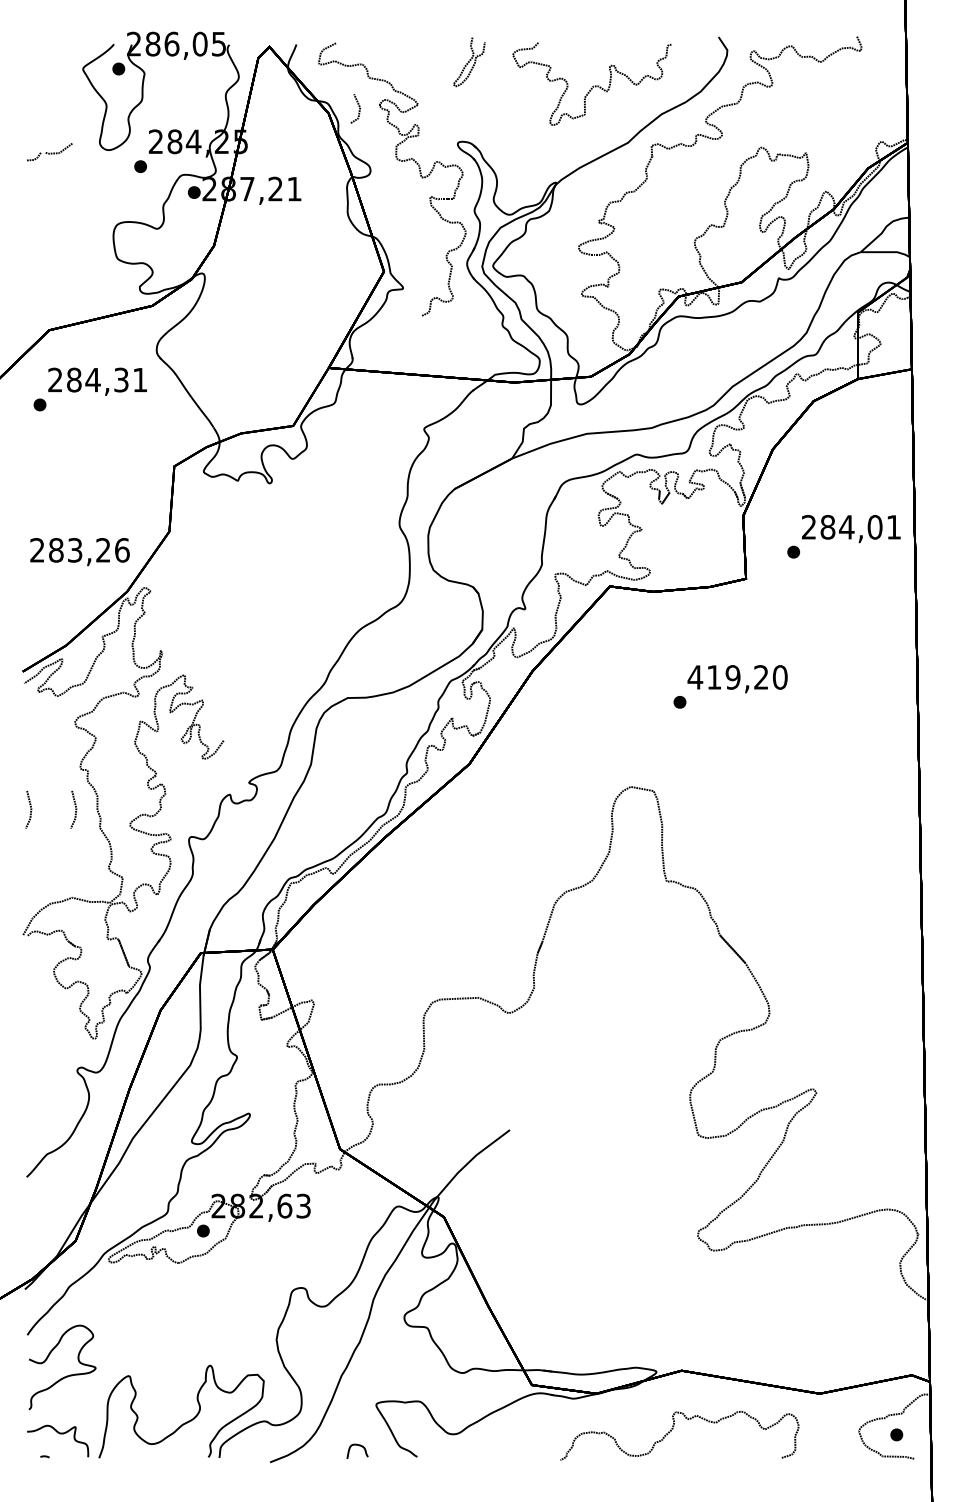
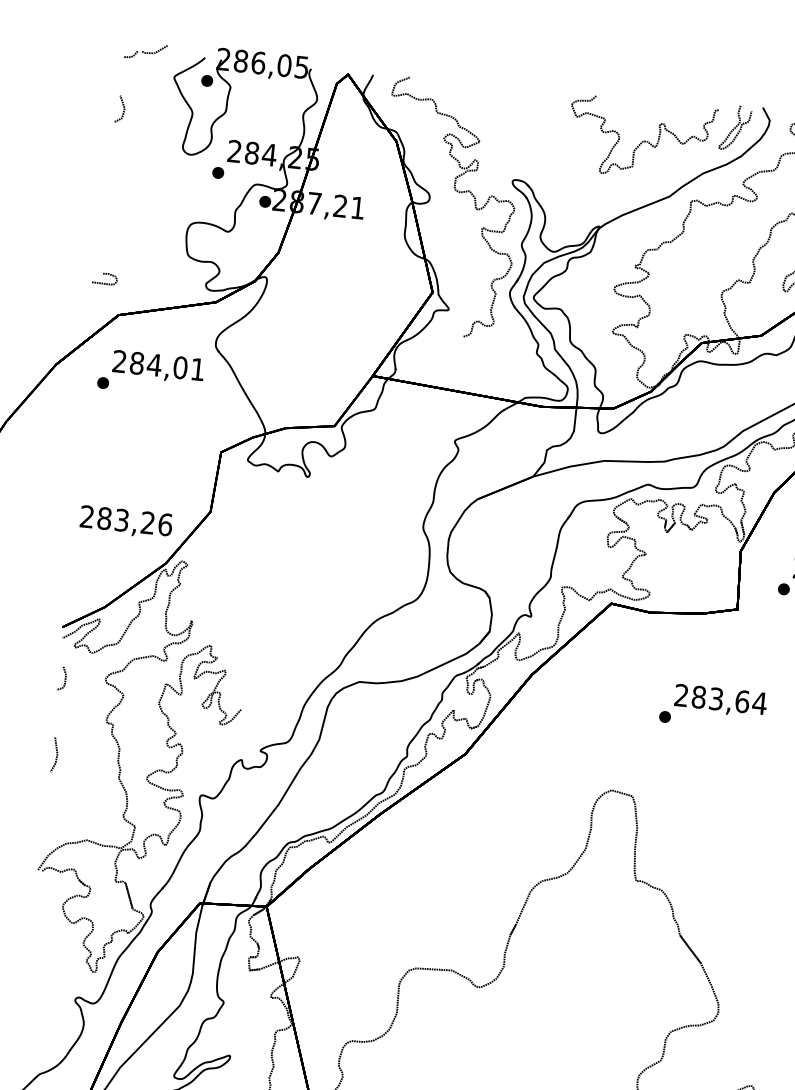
curve: (469, 62) -> (735, 128), moved
line: (358, 106) -> (123, 107), moved
part: (49, 152) -> (145, 51), moved
curve: (30, 288) -> (105, 274), added
text: (121, 379) -> (180, 367), 284,31 -> 284,01
text: (737, 677) -> (720, 699), 419,20 -> 283,64
line: (31, 726) -> (65, 678), added
line: (75, 809) -> (98, 759), removed

